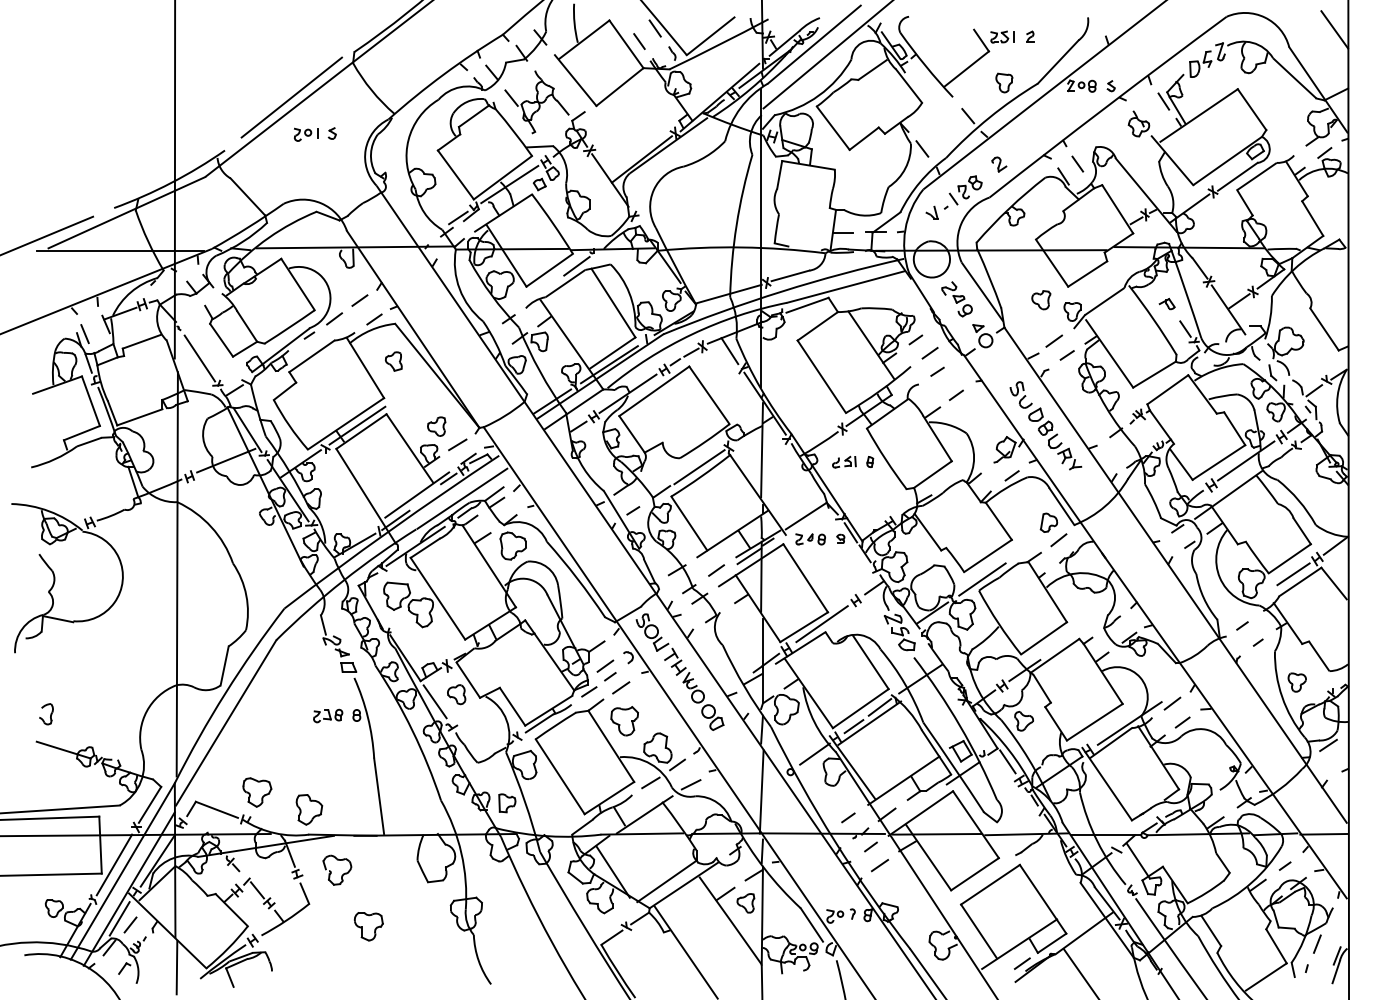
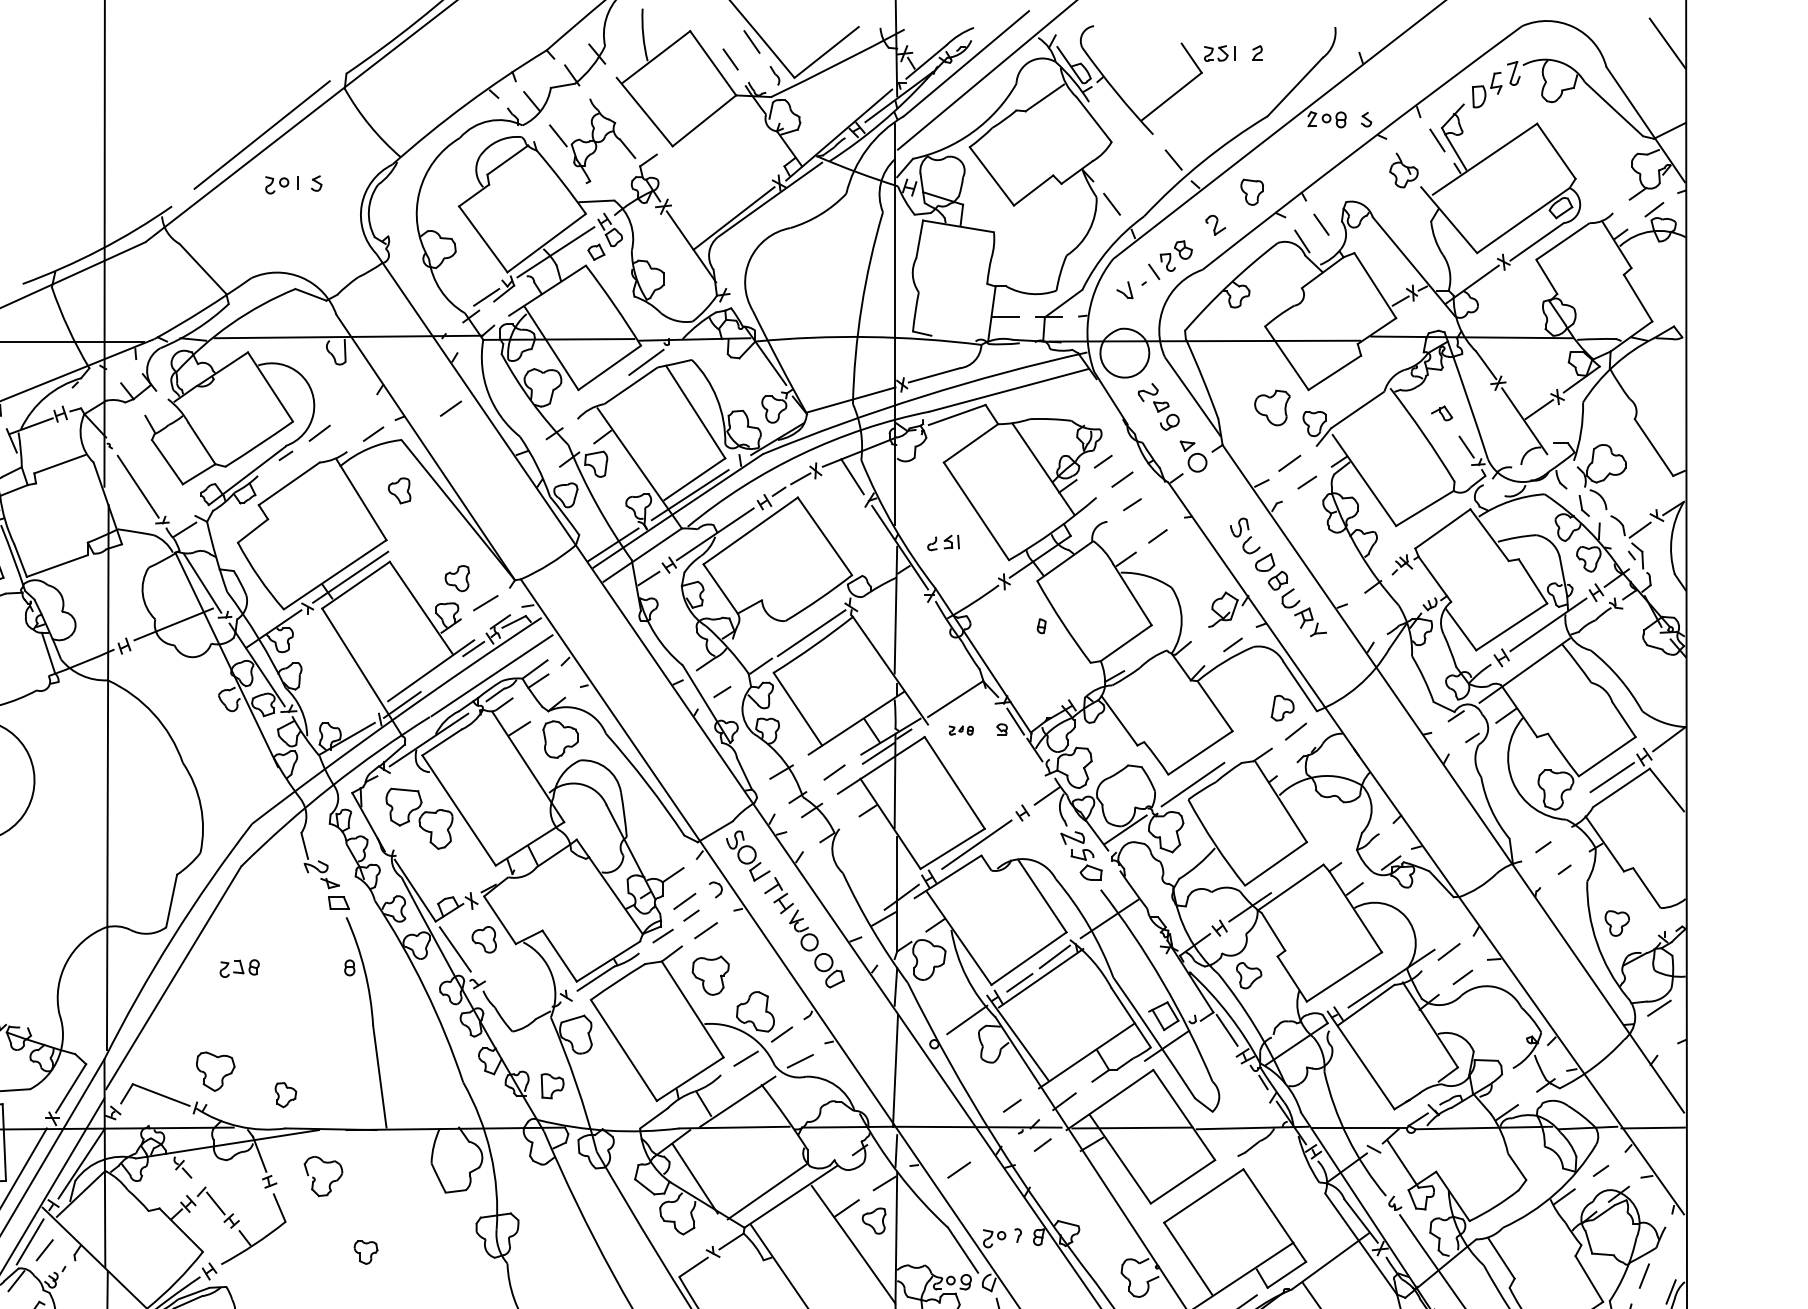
part: (1004, 82) -> (1252, 191), moved
line: (359, 300) -> (450, 408), moved
part: (1041, 300) -> (1272, 408), size x1.4
part: (844, 461) -> (943, 541), moved
part: (810, 539) -> (961, 730), size x0.6
part: (328, 715) -> (240, 967), moved
part: (309, 809) -> (285, 1094), size x0.6
line: (880, 865) -> (959, 1170), moved
part: (368, 926) -> (365, 1252), size x0.6

